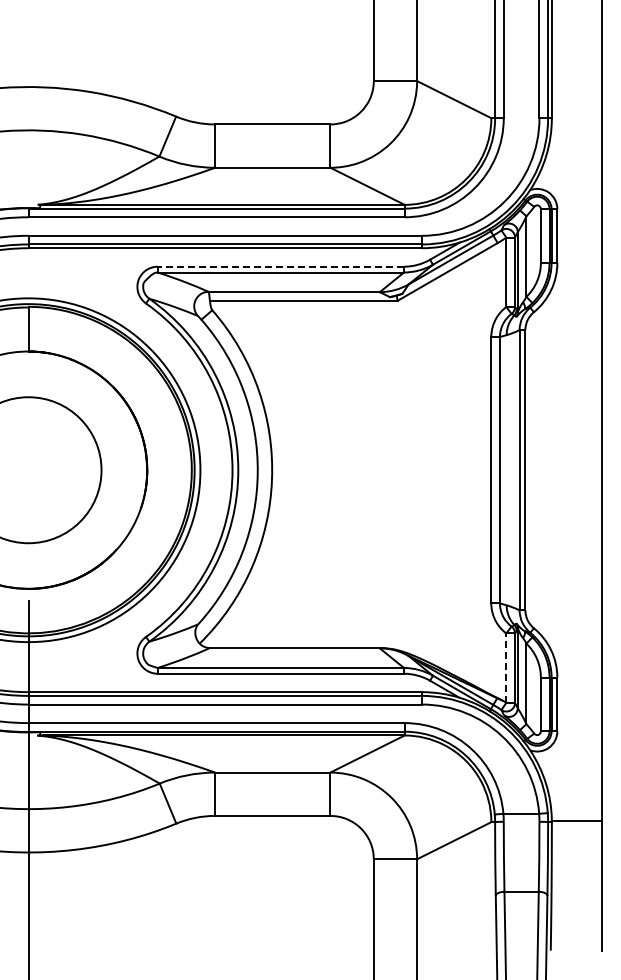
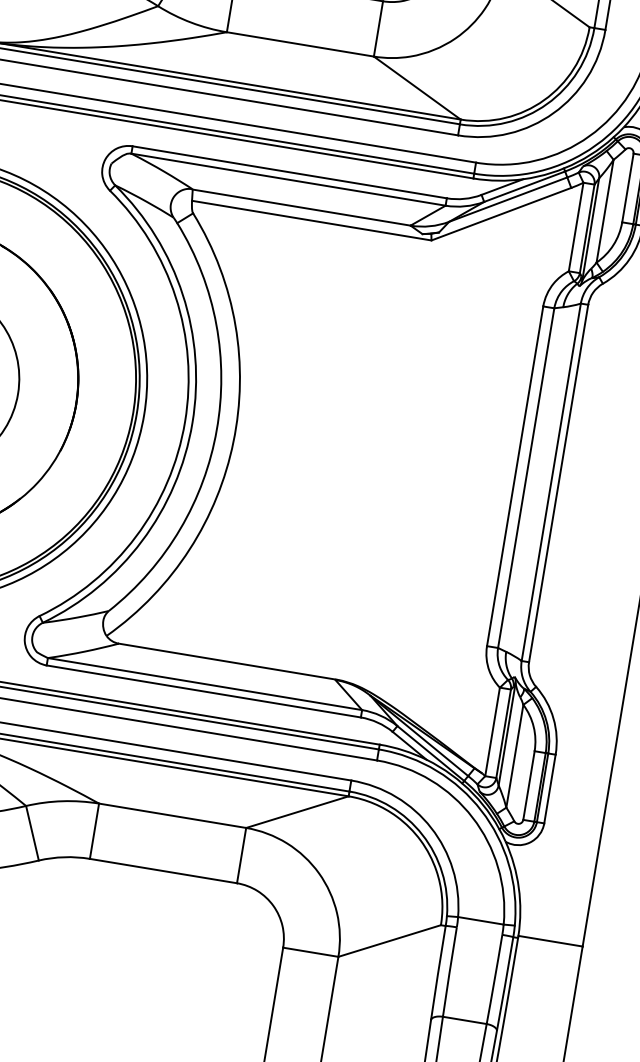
line: (280, 266) -> (289, 171), dashed -> solid
line: (506, 668) -> (492, 732), dashed -> solid

